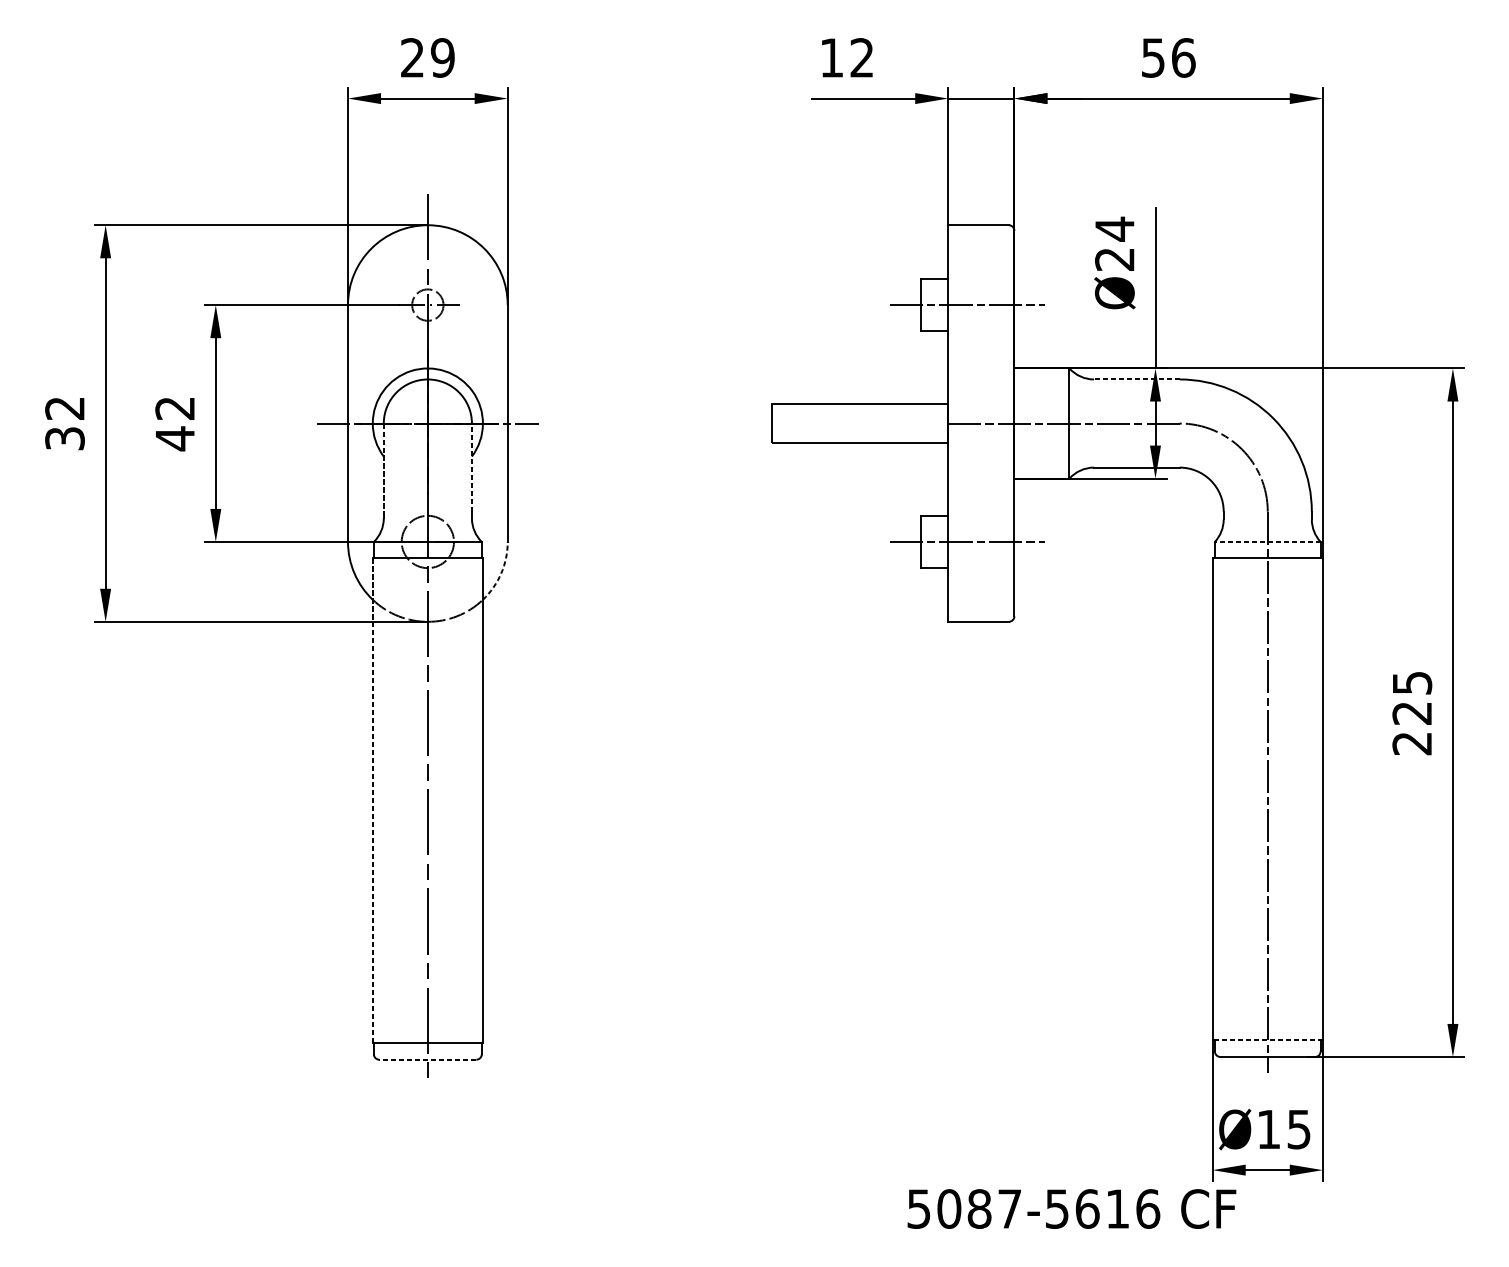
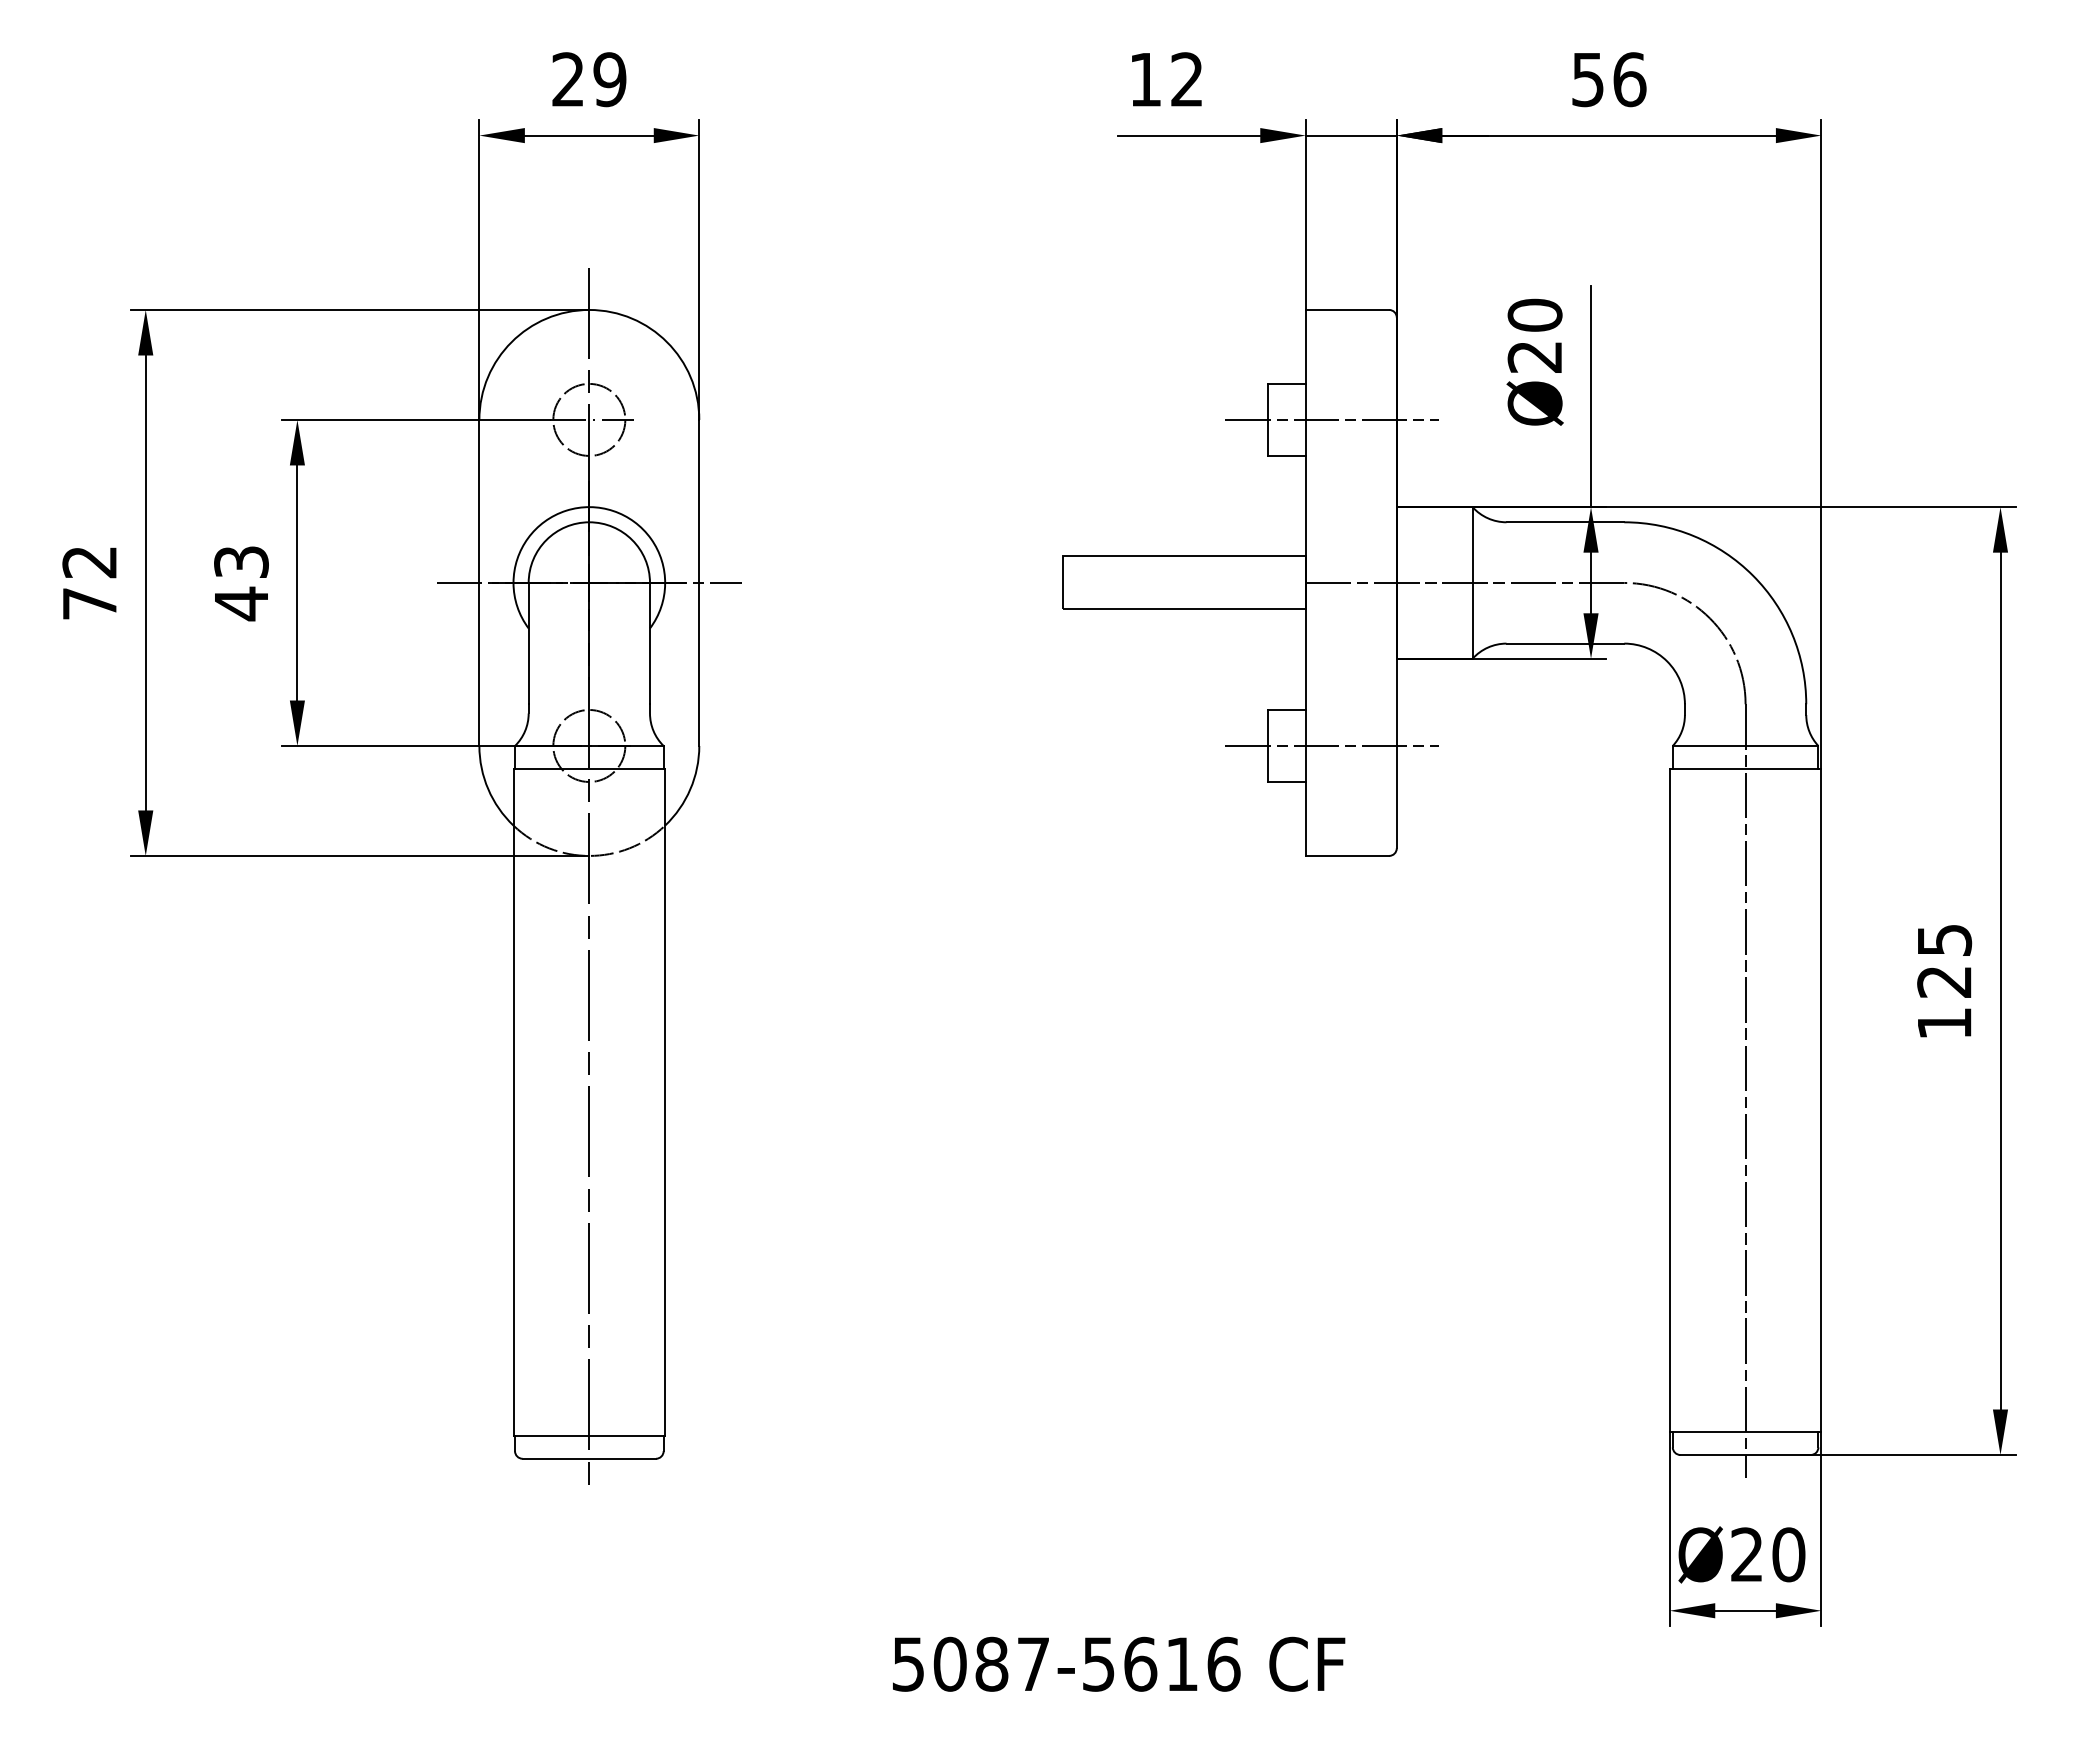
text: (1114, 229) -> (1534, 315), Ø24 -> Ø20
circle: (427, 304) -> (589, 419), size x1.67
line: (1136, 379) -> (1565, 522), dashed -> solid
text: (175, 408) -> (241, 562), 42 -> 43
text: (64, 438) -> (89, 603), 32 -> 72
line: (383, 467) -> (528, 643), dashed -> solid
line: (472, 467) -> (650, 643), dashed -> solid
line: (1267, 541) -> (1745, 745), dashed -> solid
arc: (501, 573) -> (690, 789), dashed -> solid
text: (1412, 743) -> (1944, 1023), 225 -> 125
line: (372, 800) -> (513, 1102), dashed -> solid
line: (1267, 1040) -> (1745, 1432), dashed -> solid
line: (427, 1059) -> (589, 1458), dashed -> solid
text: (1284, 1129) -> (1768, 1554), Ø15 -> Ø20
text: (1072, 1208) -> (1119, 1663), moved

